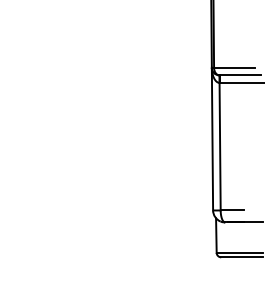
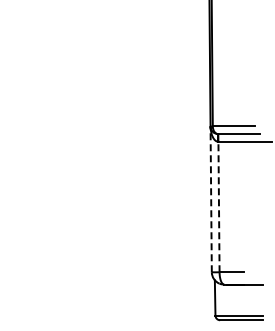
line: (212, 139) -> (211, 199), solid -> dashed
line: (220, 146) -> (219, 206), solid -> dashed

